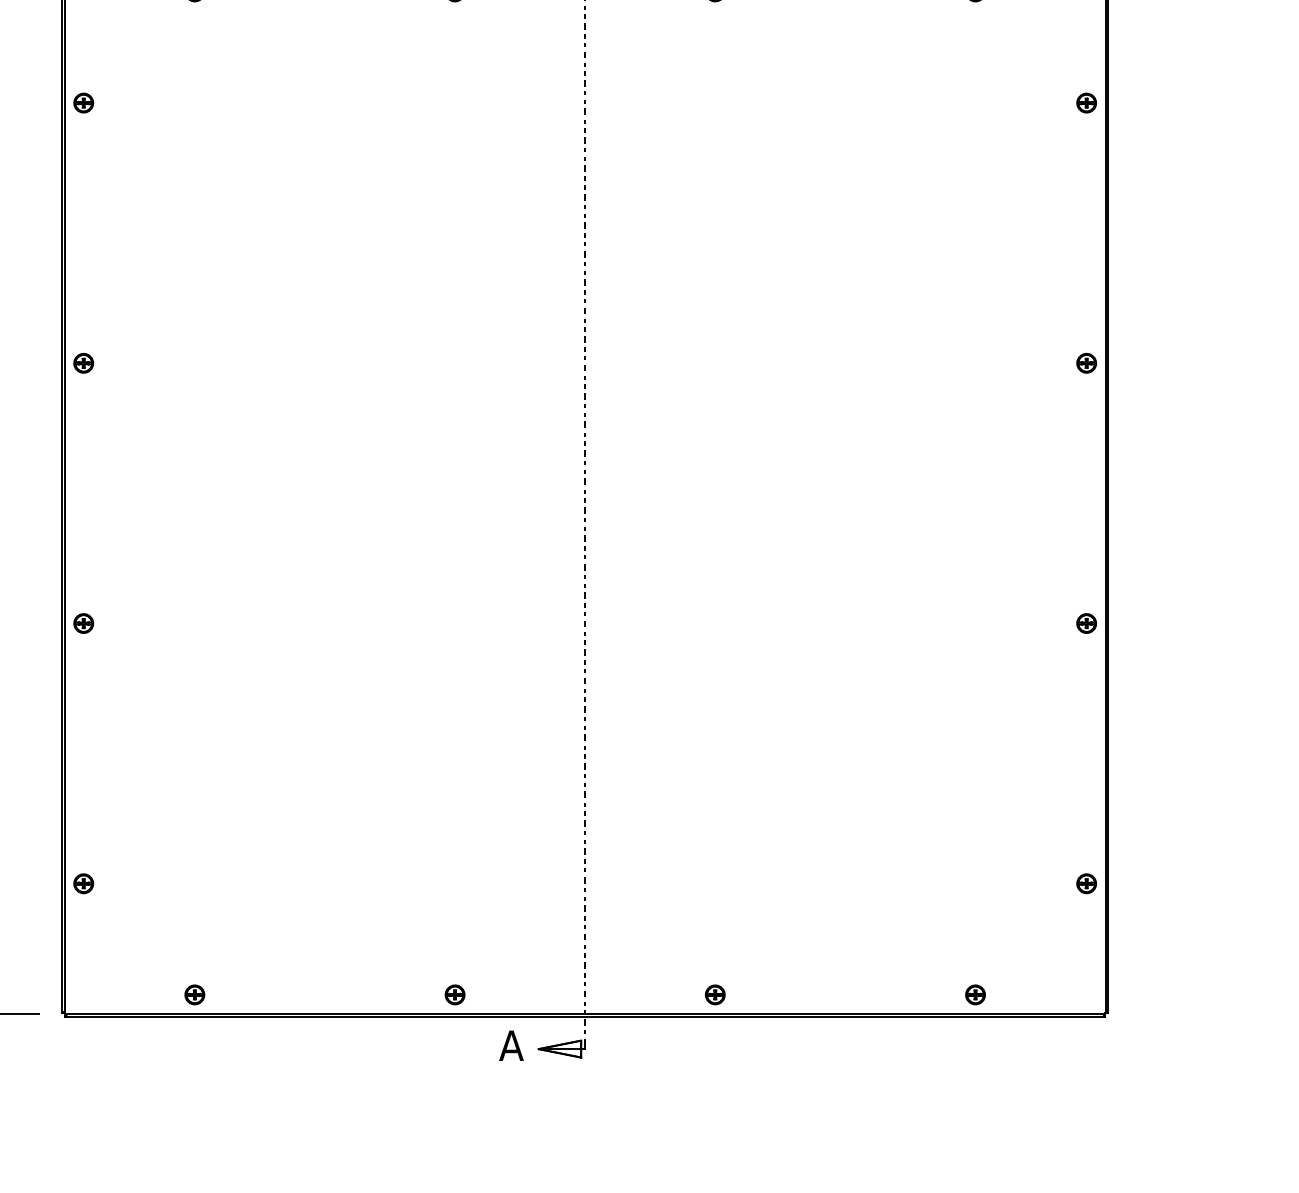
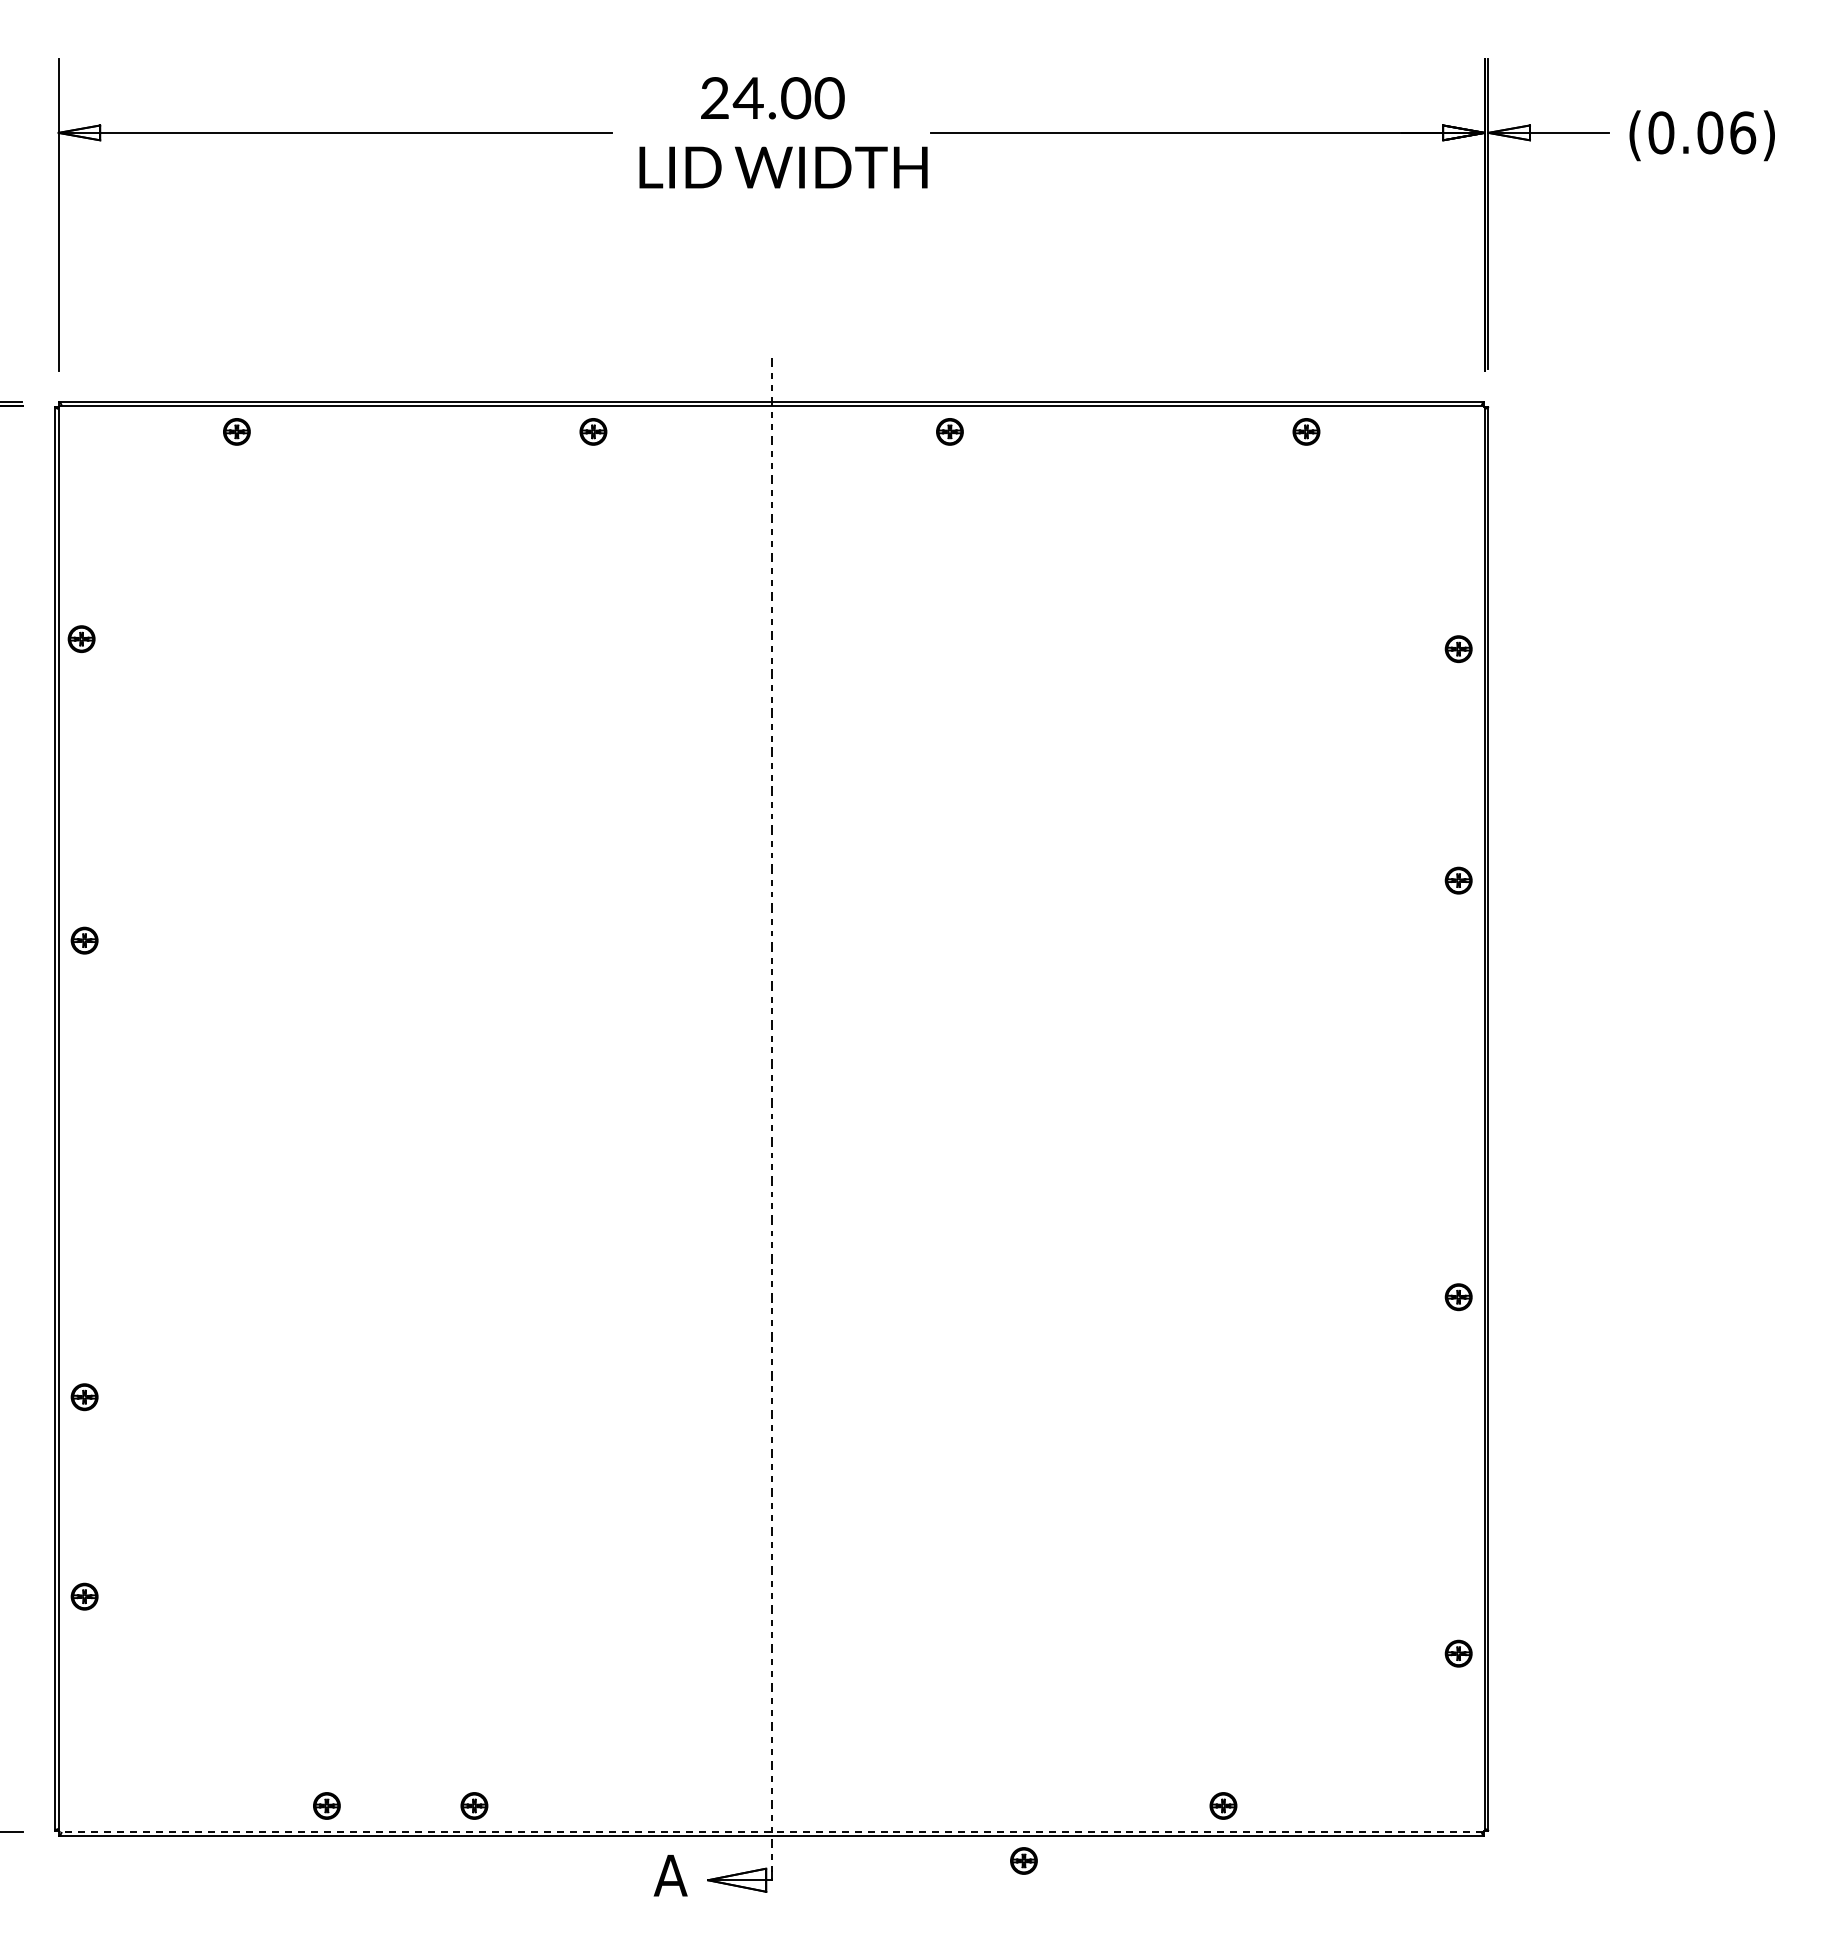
part: (83, 102) -> (81, 638), moved
part: (1086, 102) -> (1458, 648), moved
part: (1086, 363) -> (1458, 880), moved
part: (83, 623) -> (84, 1397), moved
part: (83, 883) -> (84, 1596), moved
part: (194, 994) -> (326, 1805), moved
part: (455, 994) -> (474, 1805), moved
part: (714, 994) -> (1023, 1860), moved
part: (975, 994) -> (1223, 1805), moved
line: (585, 1013) -> (771, 1831), solid -> dashed

